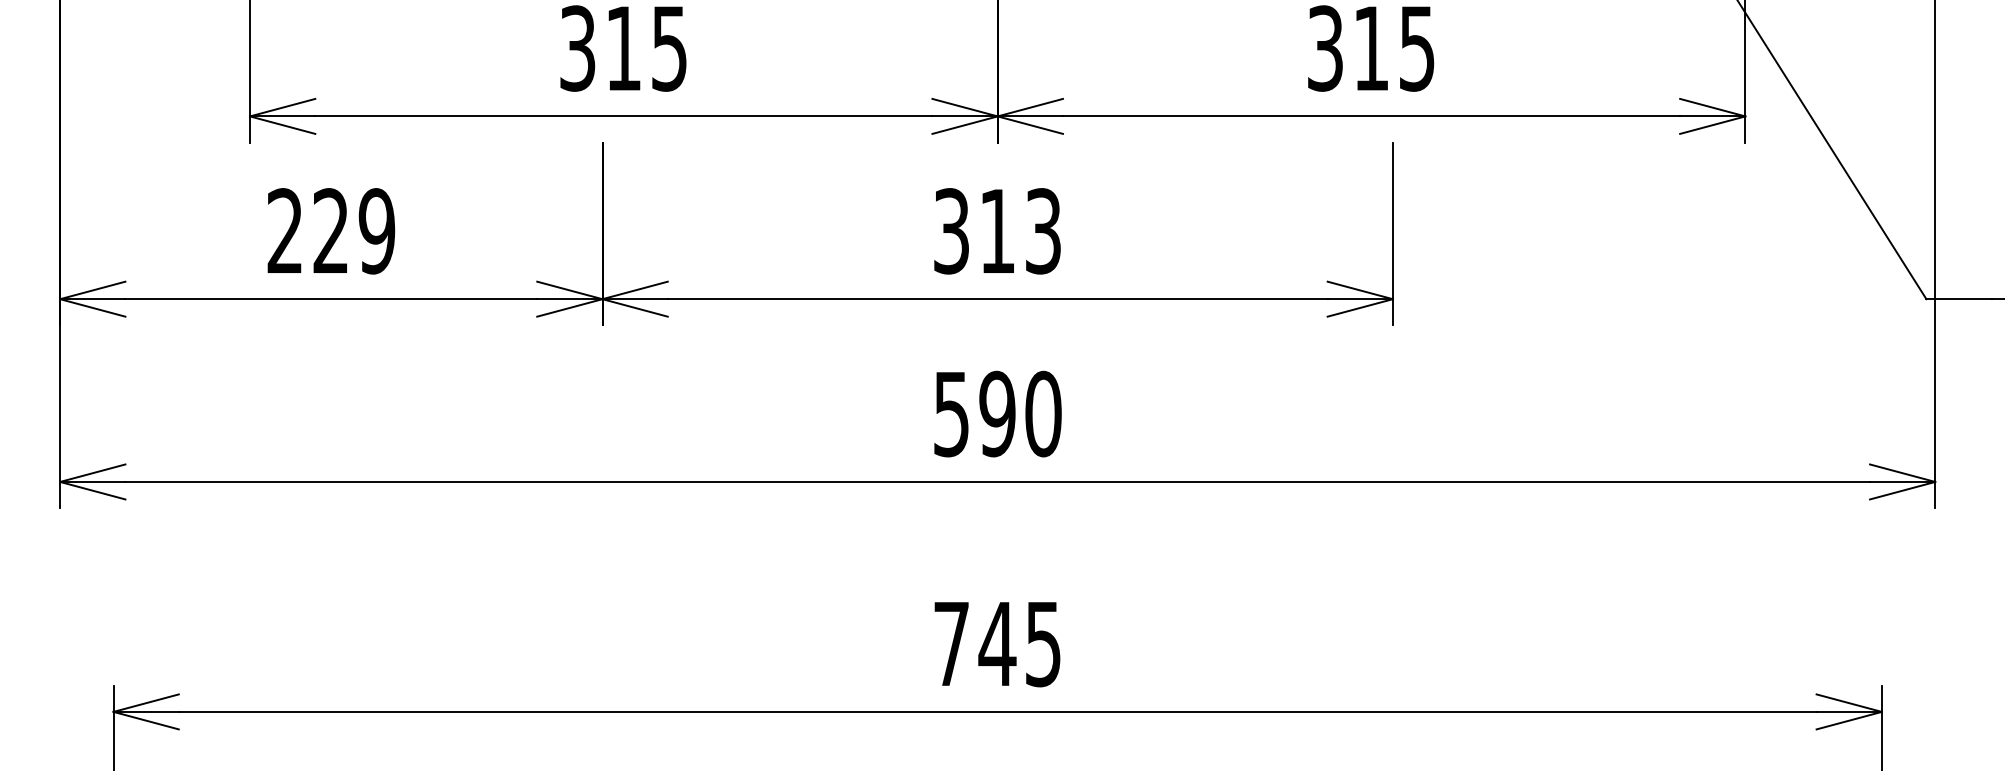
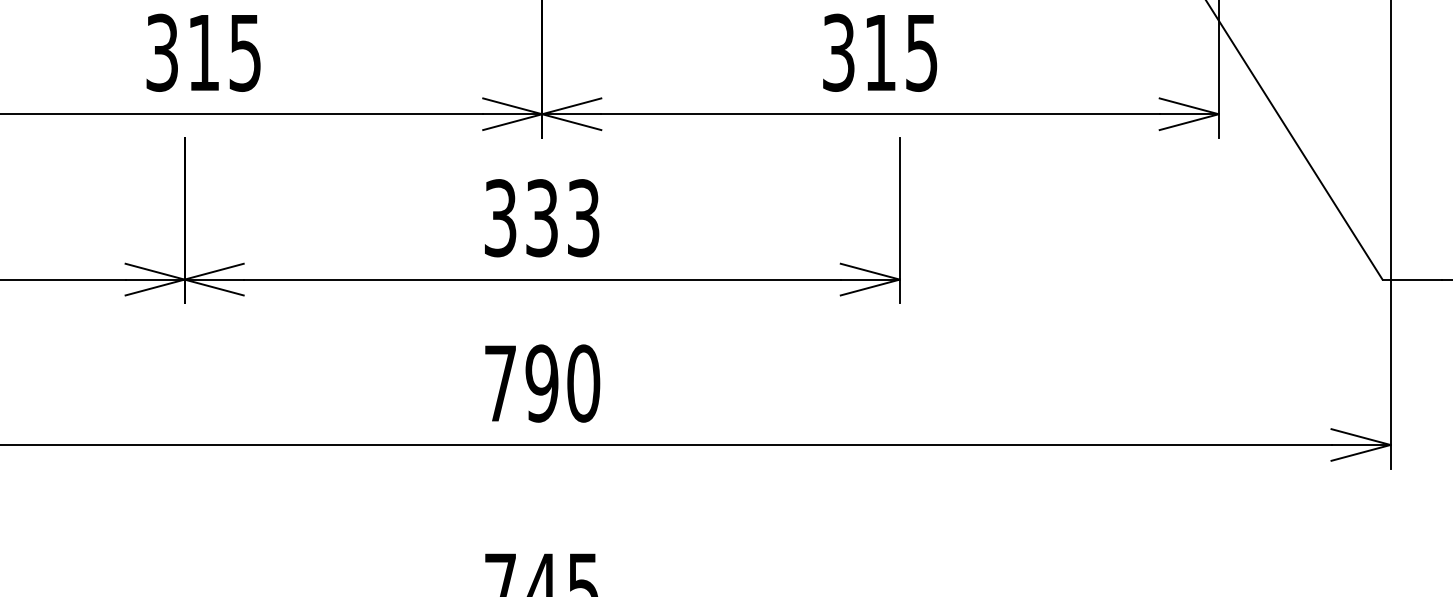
text: (997, 231) -> (542, 218), 313 -> 333
text: (951, 414) -> (500, 383), 590 -> 790

